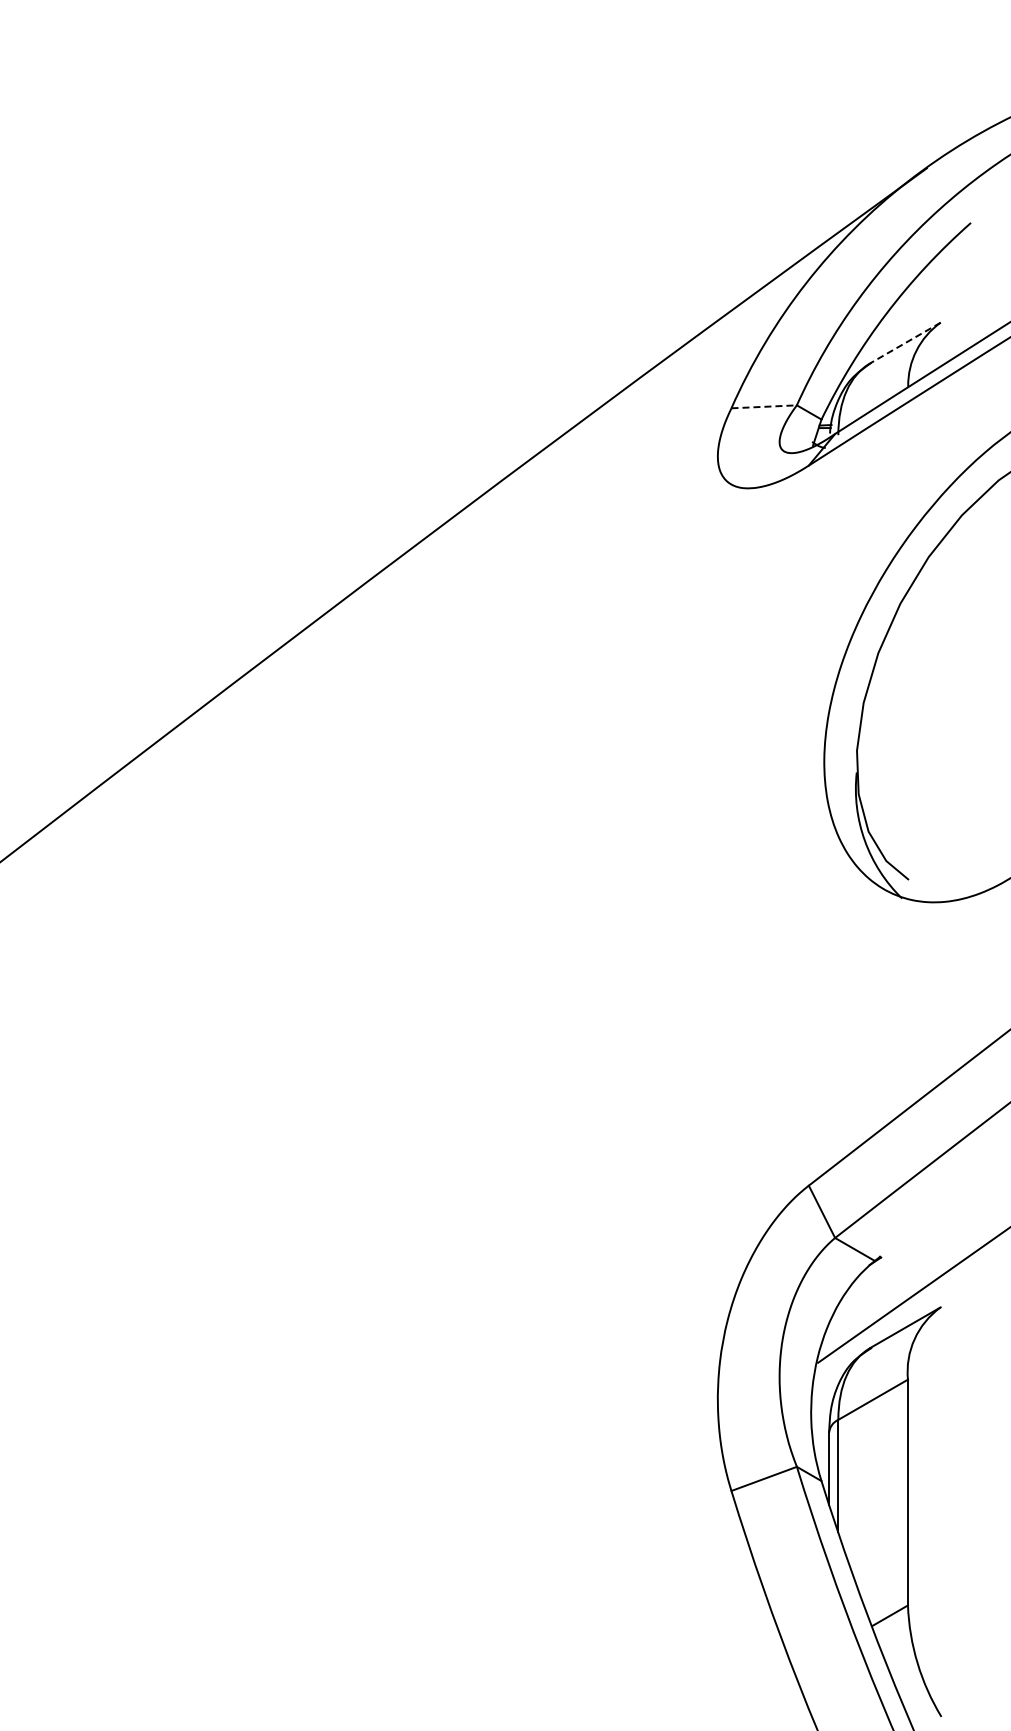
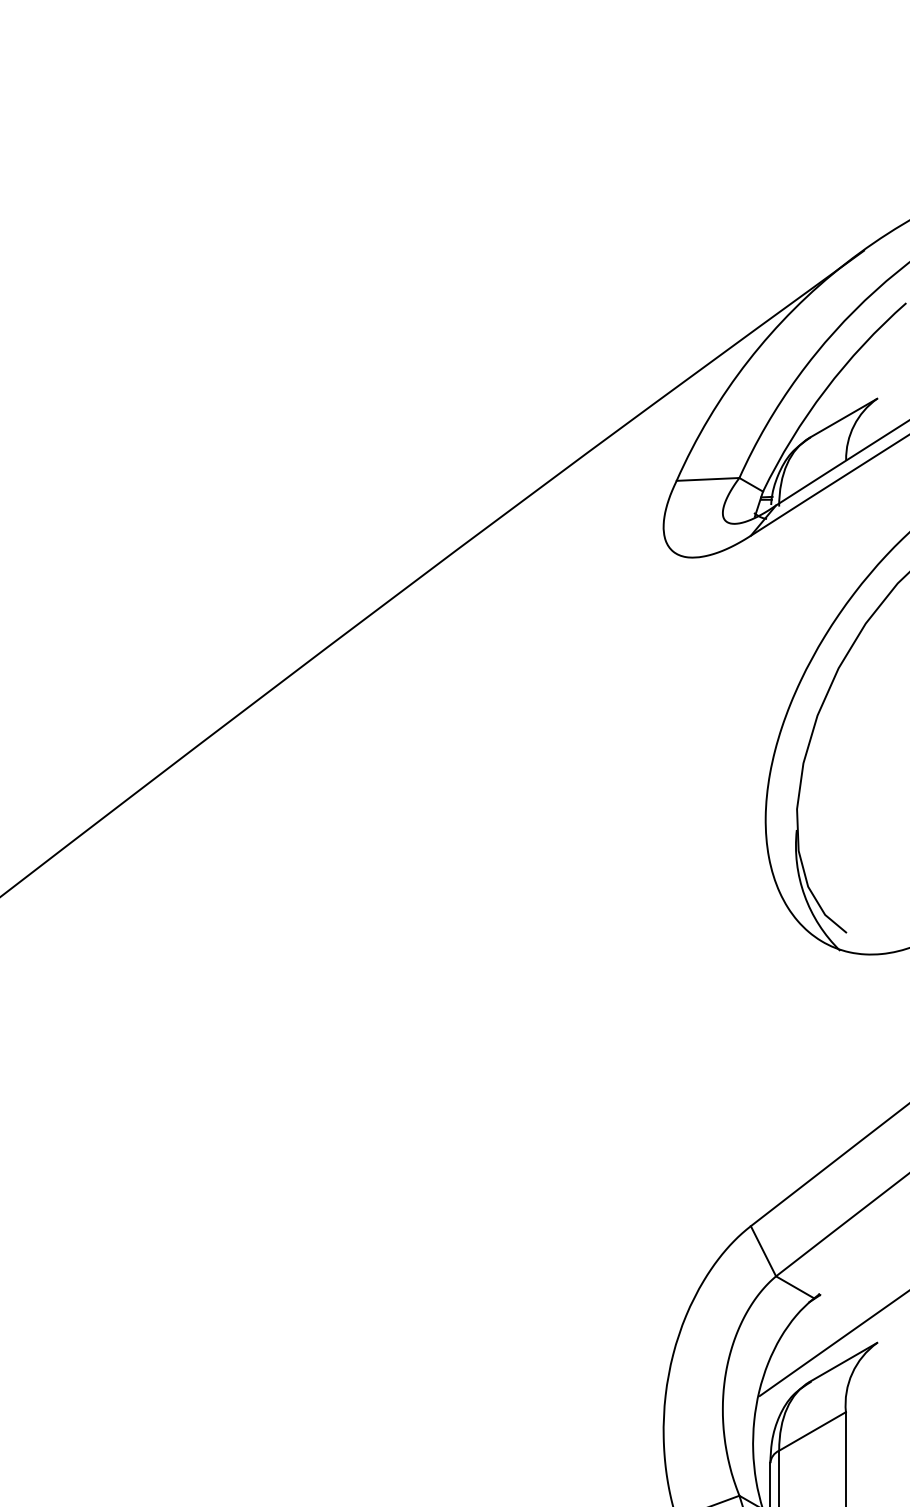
line: (905, 342) -> (843, 417), dashed -> solid
line: (764, 406) -> (708, 479), dashed -> solid

